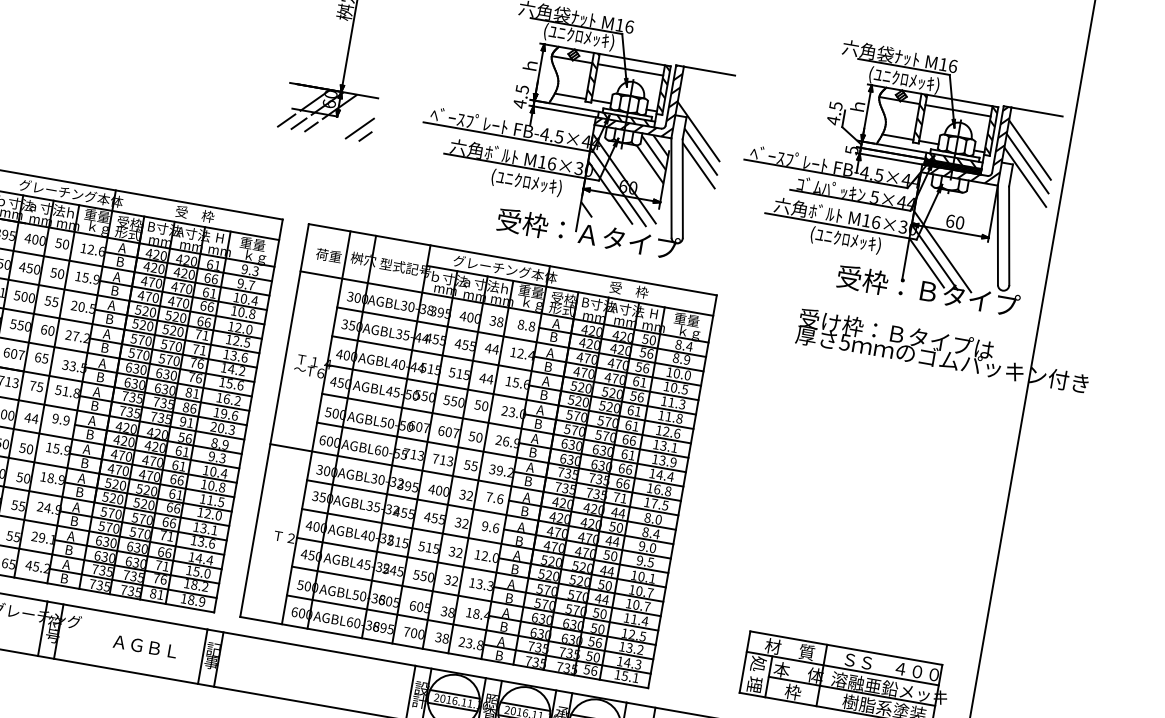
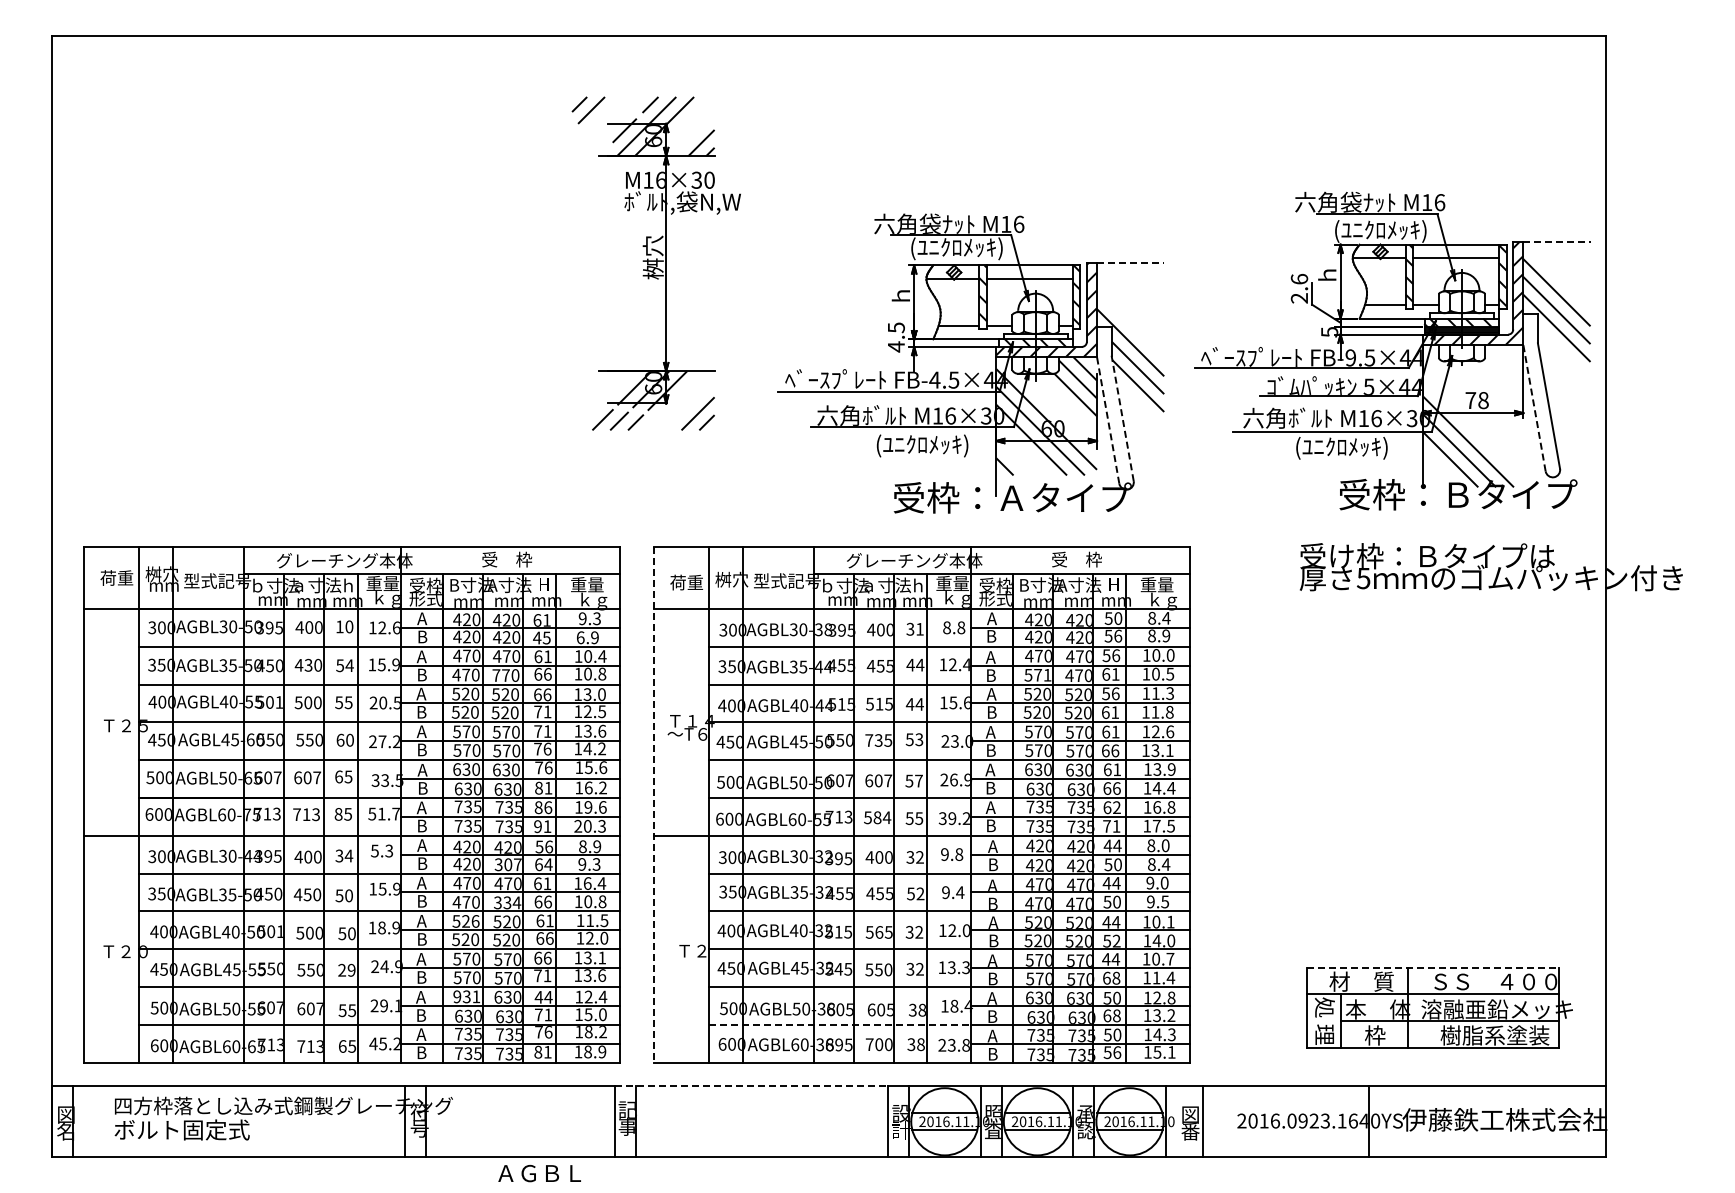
line: (709, 70) -> (1130, 262), solid -> dashed
line: (1036, 112) -> (1556, 242), solid -> dashed
text: (834, 113) -> (1299, 288), 4.5 -> 2.6
text: (864, 172) -> (1350, 357), FB-4.5×44 -> FB-9.5×44
line: (671, 187) -> (1108, 419), solid -> dashed
line: (682, 188) -> (1122, 418), solid -> dashed
text: (954, 221) -> (1476, 400), 60 -> 78
line: (997, 234) -> (1534, 407), solid -> dashed
text: (58, 242) -> (339, 626), 50 -> 10
text: (29, 267) -> (308, 664), 450 -> 430
text: (60, 273) -> (349, 665), 50 -> 54
text: (210, 278) -> (541, 637), 66 -> 45
text: (245, 284) -> (587, 637), 9.7 -> 6.9
text: (171, 301) -> (496, 675), 470 -> 770
text: (500, 321) -> (919, 628), 38 -> 31
text: (238, 327) -> (587, 694), 12.0 -> 13.0
text: (583, 372) -> (1037, 674), 470 -> 571
text: (32, 386) -> (338, 814), 75 -> 85
text: (76, 392) -> (395, 813), 51.8 -> 51.7
text: (453, 401) -> (878, 740), 550 -> 735
text: (485, 406) -> (919, 739), 50 -> 53
text: (28, 417) -> (339, 855), 44 -> 34
text: (61, 419) -> (382, 850), 9.9 -> 5.3
line: (274, 420) -> (654, 804), solid -> dashed
text: (479, 437) -> (918, 780), 50 -> 57
text: (154, 446) -> (507, 864), 420 -> 307
text: (186, 452) -> (548, 864), 61 -> 64
text: (442, 459) -> (877, 817), 713 -> 584
text: (213, 471) -> (587, 883), 10.4 -> 16.4
text: (149, 475) -> (507, 902), 470 -> 334
text: (626, 484) -> (1116, 807), 66 -> 62
text: (122, 485) -> (475, 921), 520 -> 526
text: (495, 498) -> (952, 854), 7.6 -> 9.8
text: (18, 505) -> (346, 969), 55 -> 29
text: (457, 522) -> (910, 893), 32 -> 52
text: (496, 528) -> (960, 892), 9.6 -> 9.4
text: (106, 541) -> (466, 996), 630 -> 931
text: (429, 547) -> (879, 932), 515 -> 565
text: (164, 551) -> (543, 996), 66 -> 44
text: (199, 557) -> (588, 996), 14.4 -> 12.4
text: (608, 585) -> (1116, 940), 50 -> 52
text: (644, 591) -> (1163, 940), 10.7 -> 14.0
line: (386, 612) -> (839, 1024), solid -> dashed
text: (599, 612) -> (1111, 977), 50 -> 68
text: (642, 636) -> (1171, 997), 12.5 -> 12.8
text: (594, 641) -> (1111, 1015), 56 -> 68
text: (145, 646) -> (539, 1173), moved
line: (311, 647) -> (751, 1085), solid -> dashed
line: (846, 648) -> (1433, 967), solid -> dashed

